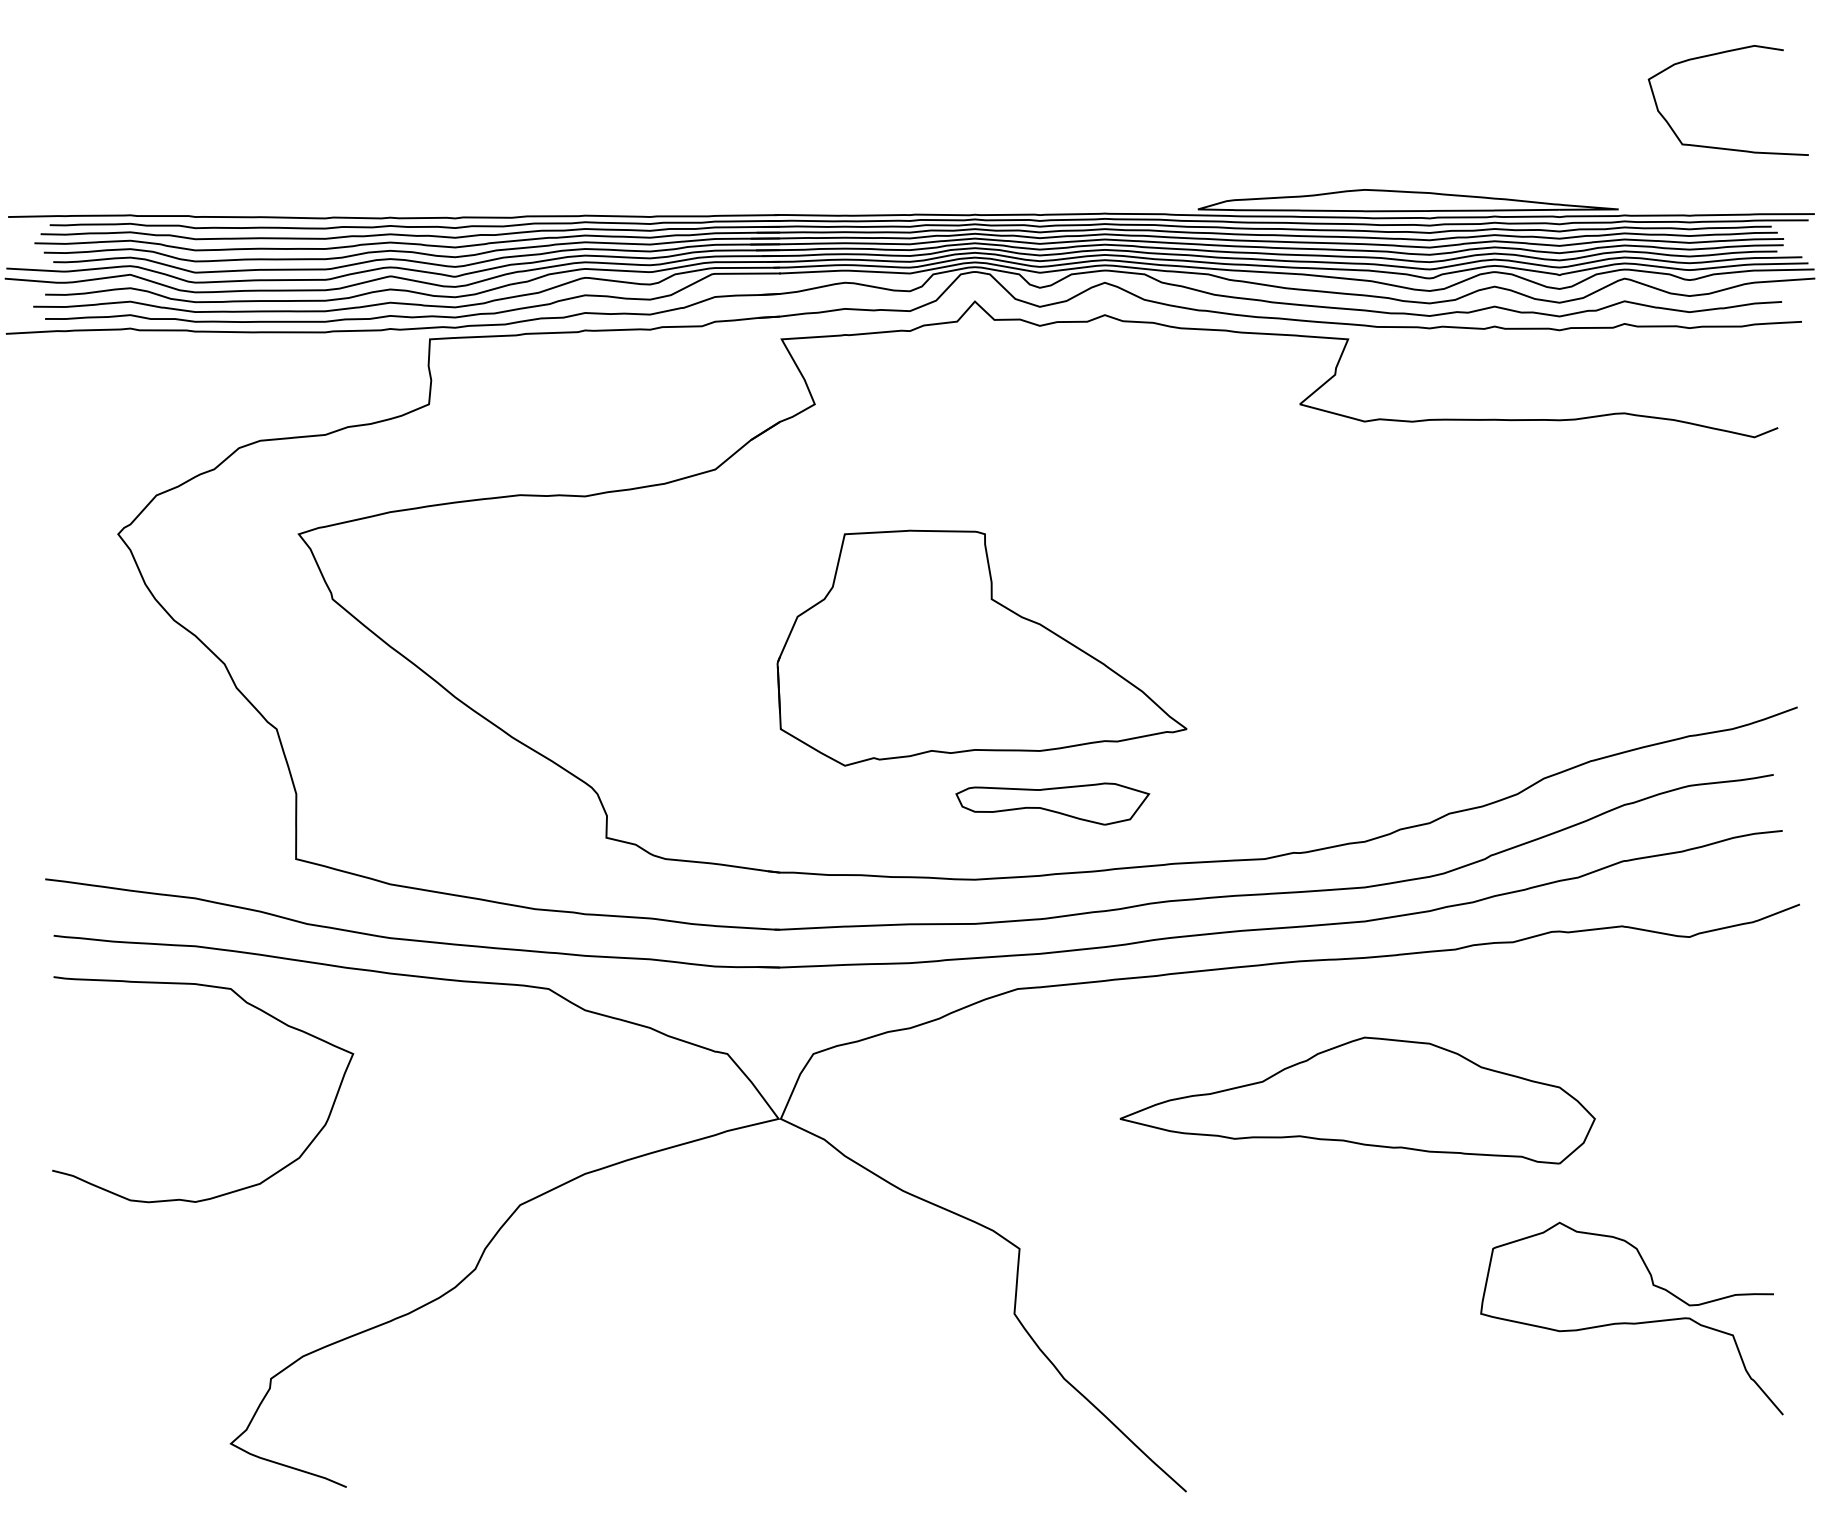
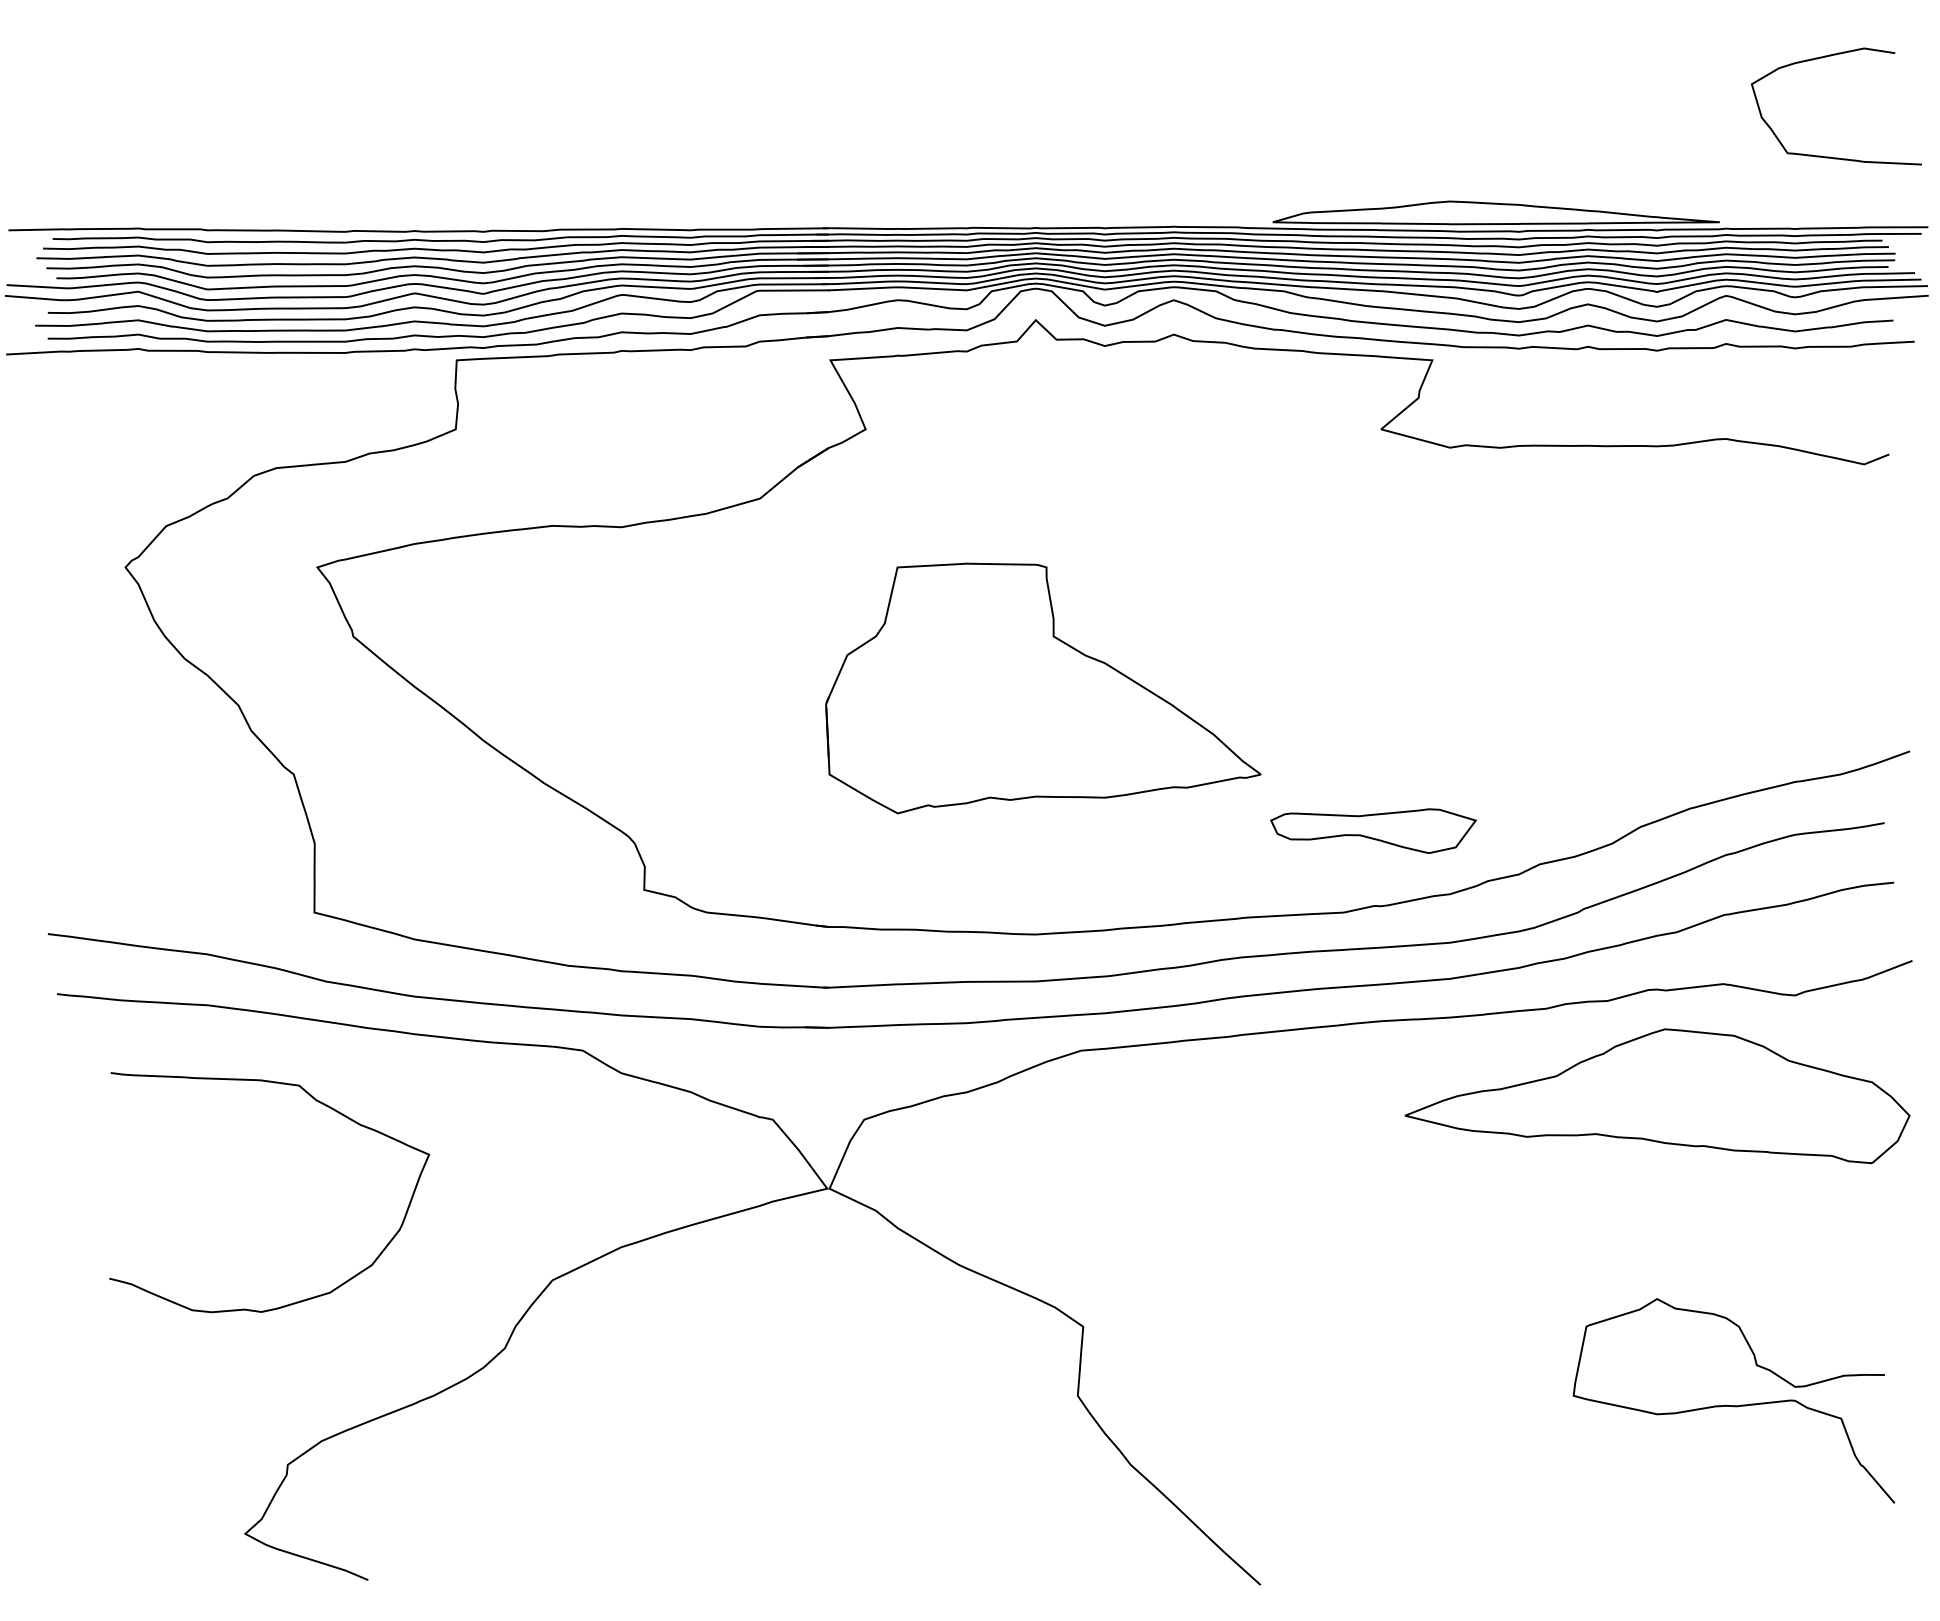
part: (1052, 803) -> (1373, 830), moved
curve: (247, 1003) -> (316, 1101), moved
part: (1357, 1100) -> (1657, 1096), moved

